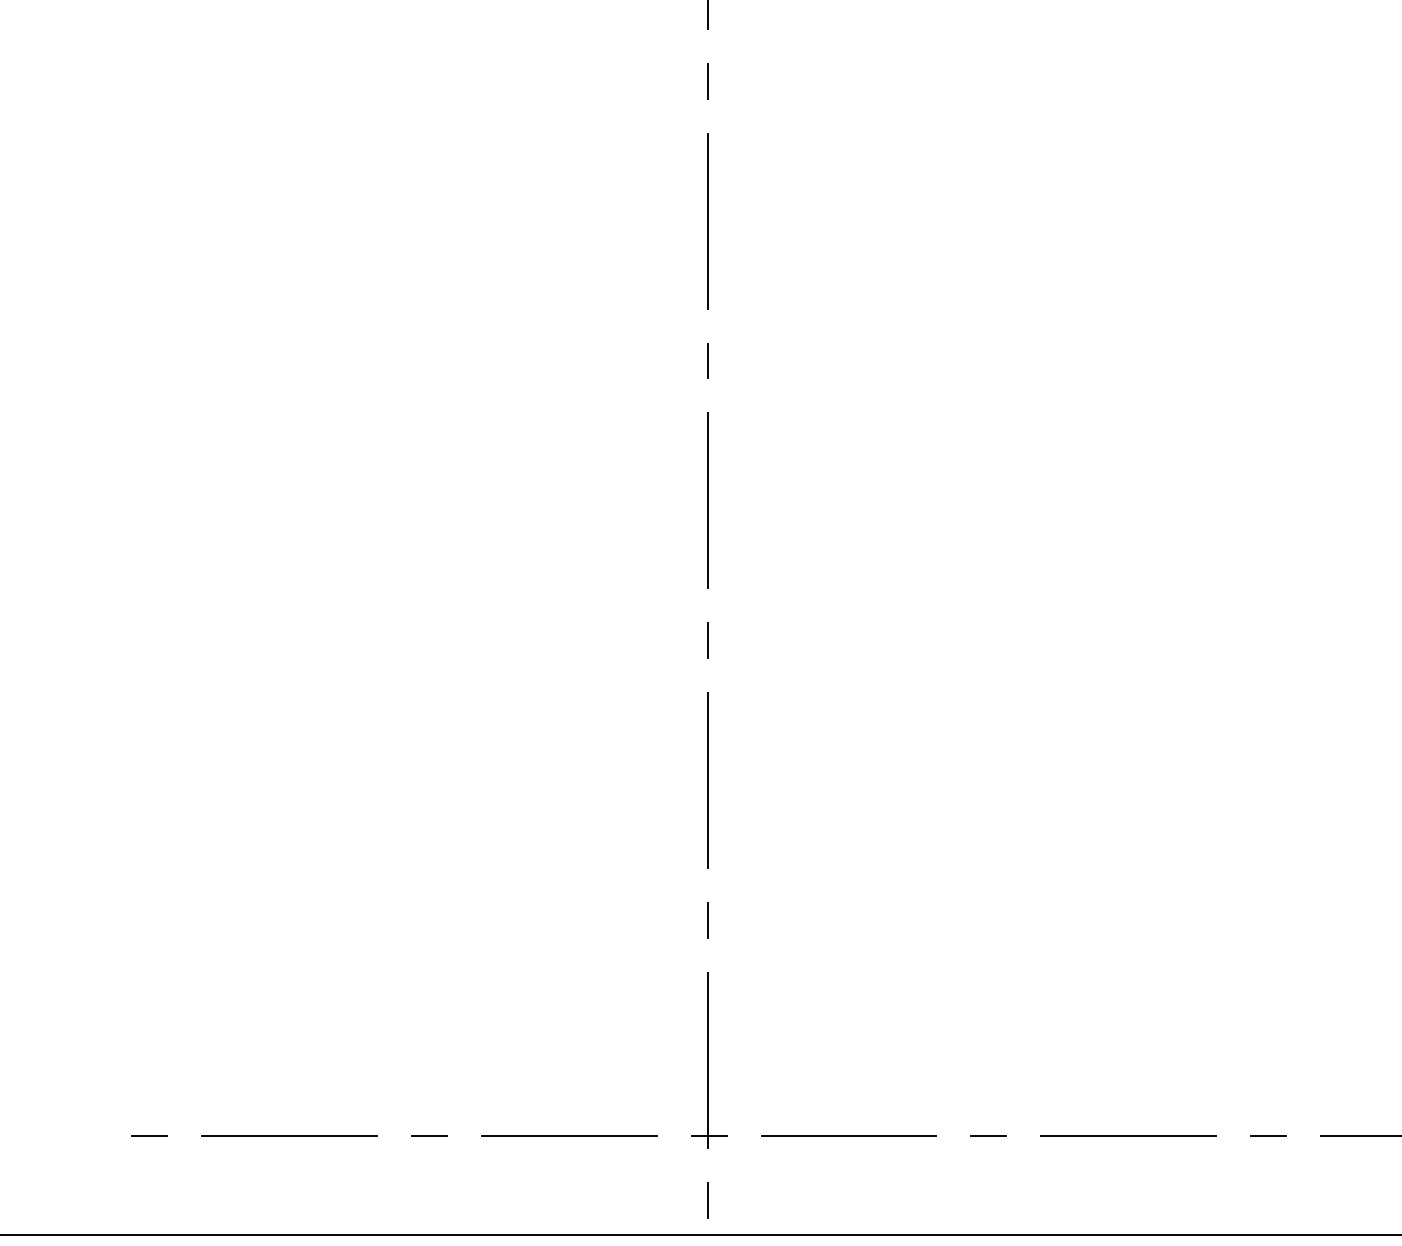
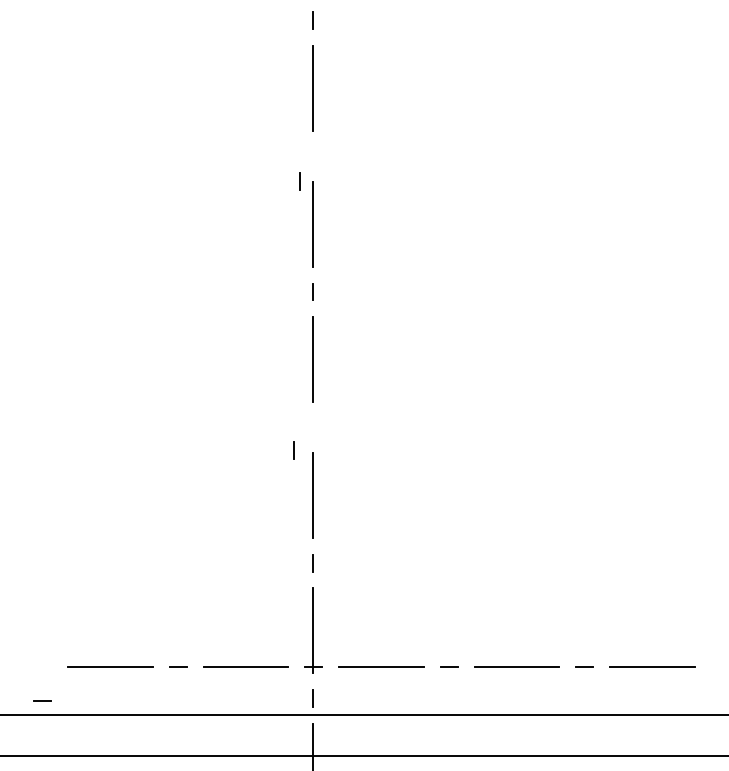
line: (706, 81) -> (299, 181), moved
line: (706, 640) -> (293, 450), moved
line: (149, 1134) -> (42, 700), moved

